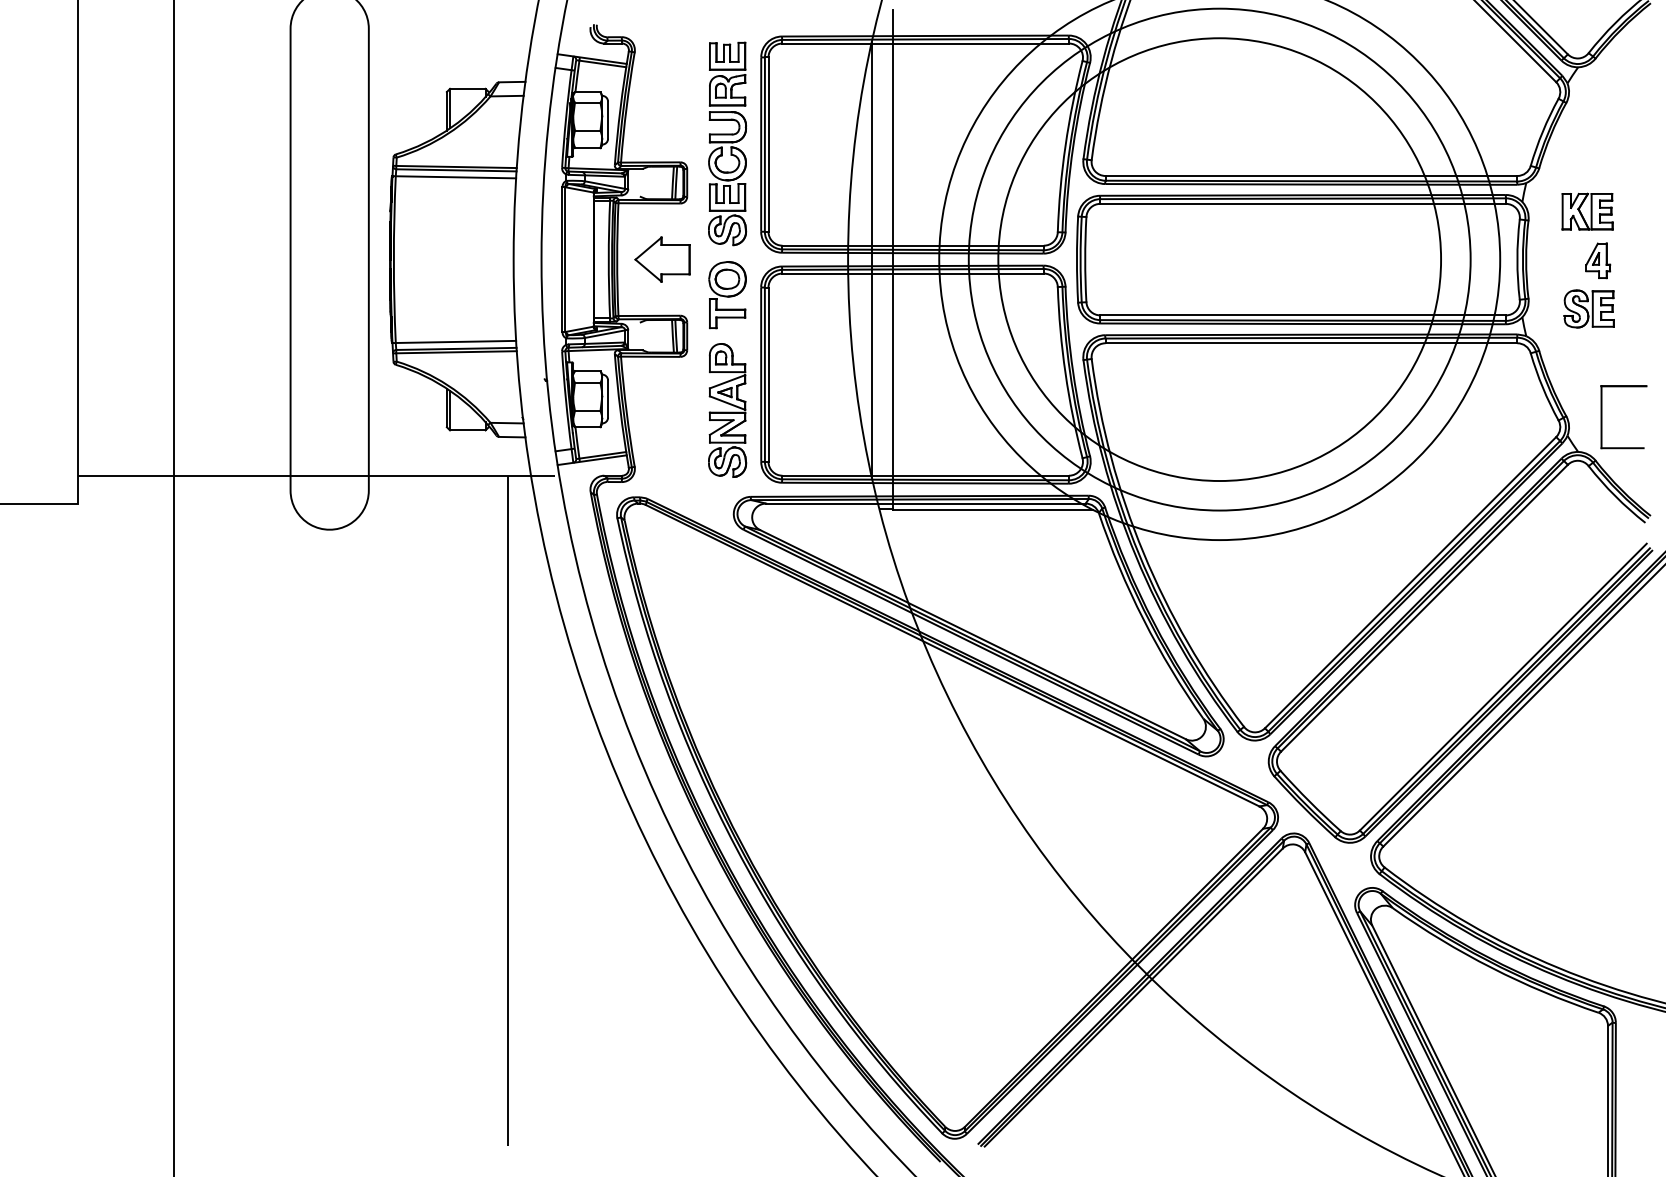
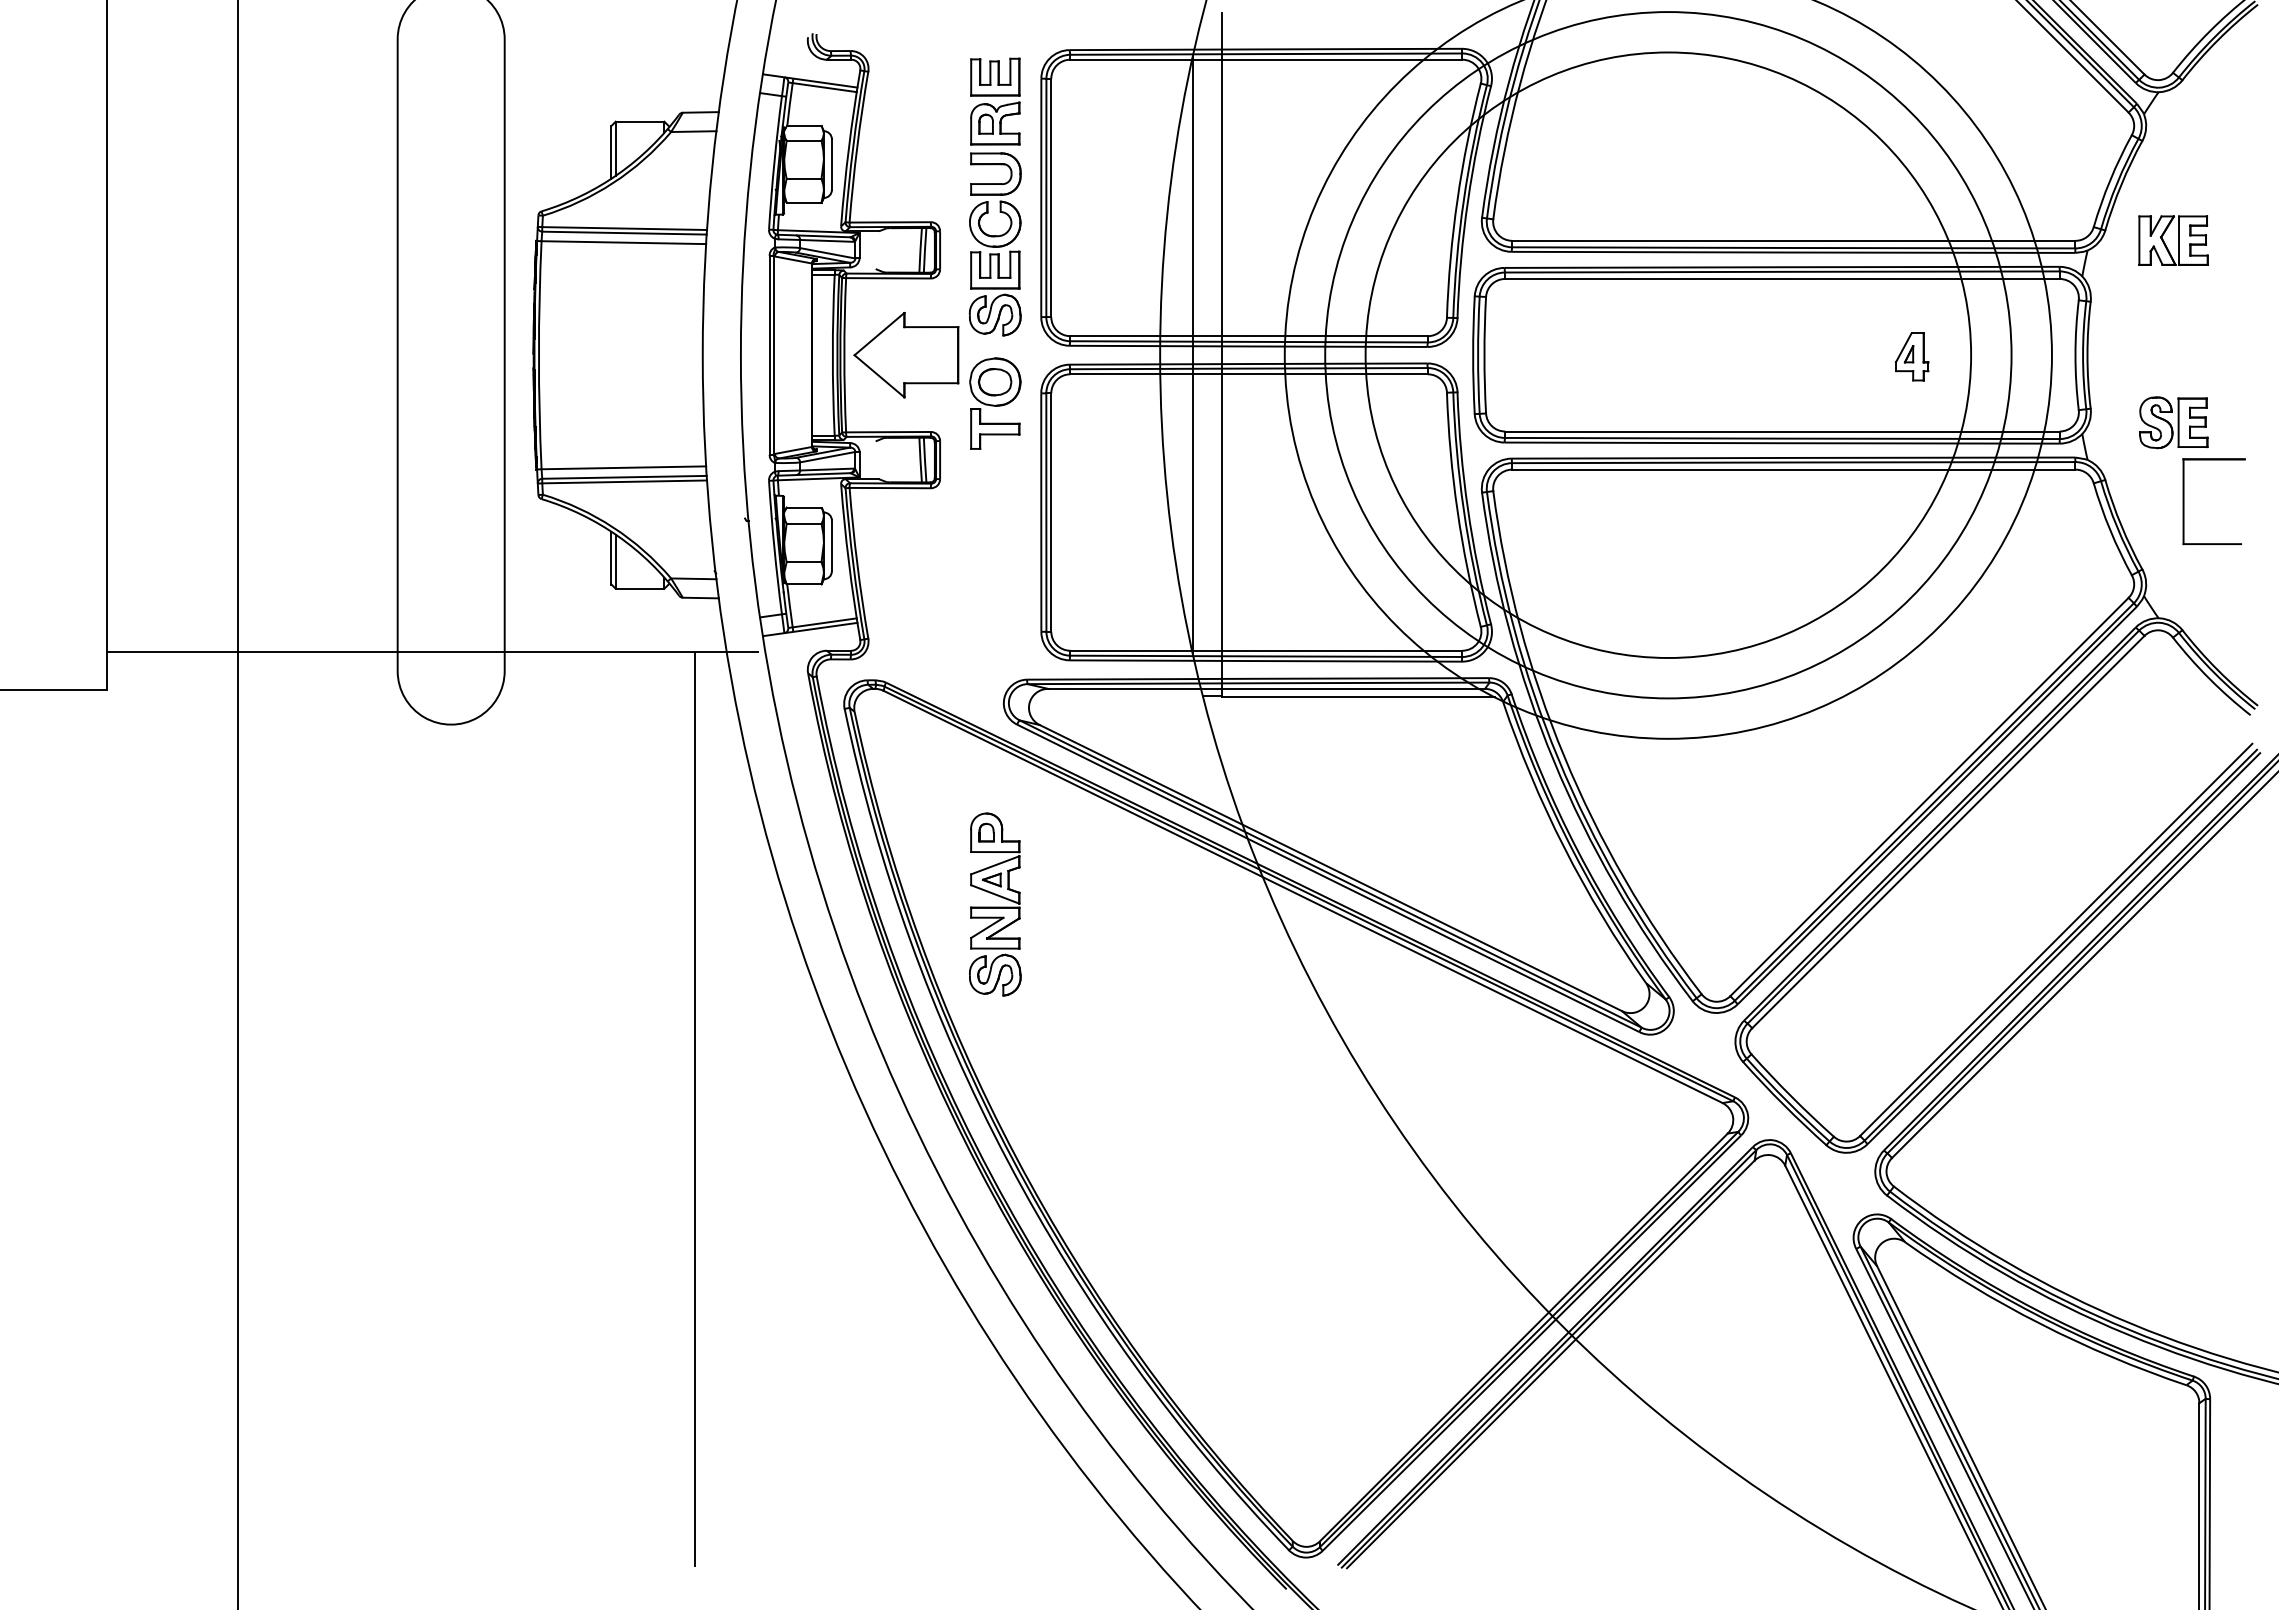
part: (1587, 211) -> (2173, 240), moved
part: (662, 259) -> (906, 355), size x1.4
part: (1597, 260) -> (1911, 356), moved
part: (727, 410) -> (995, 904), moved
part: (1602, 417) -> (2184, 501), moved

